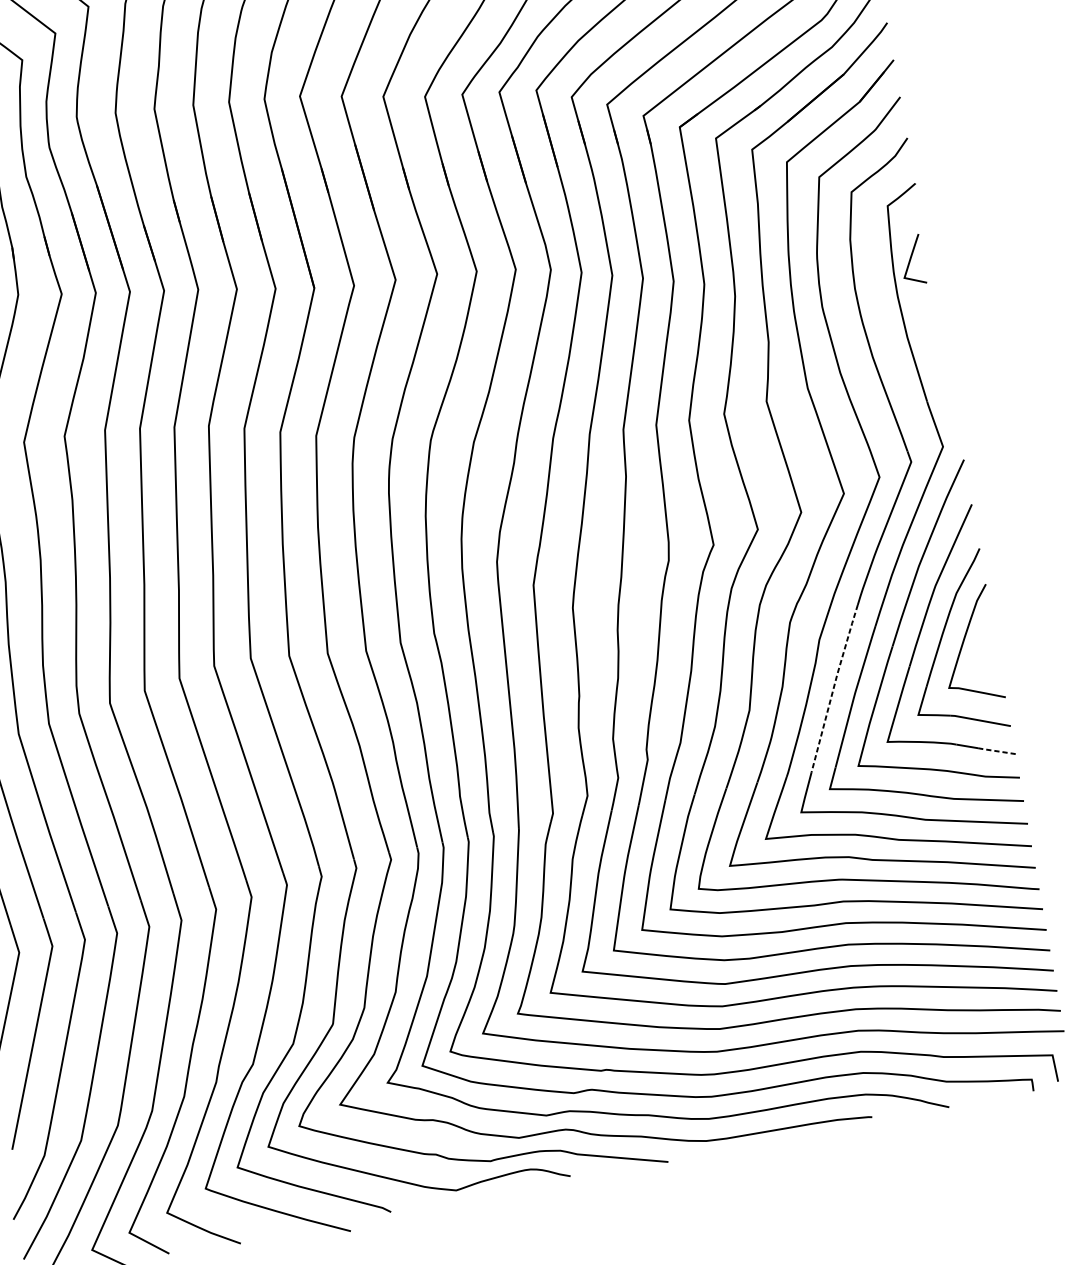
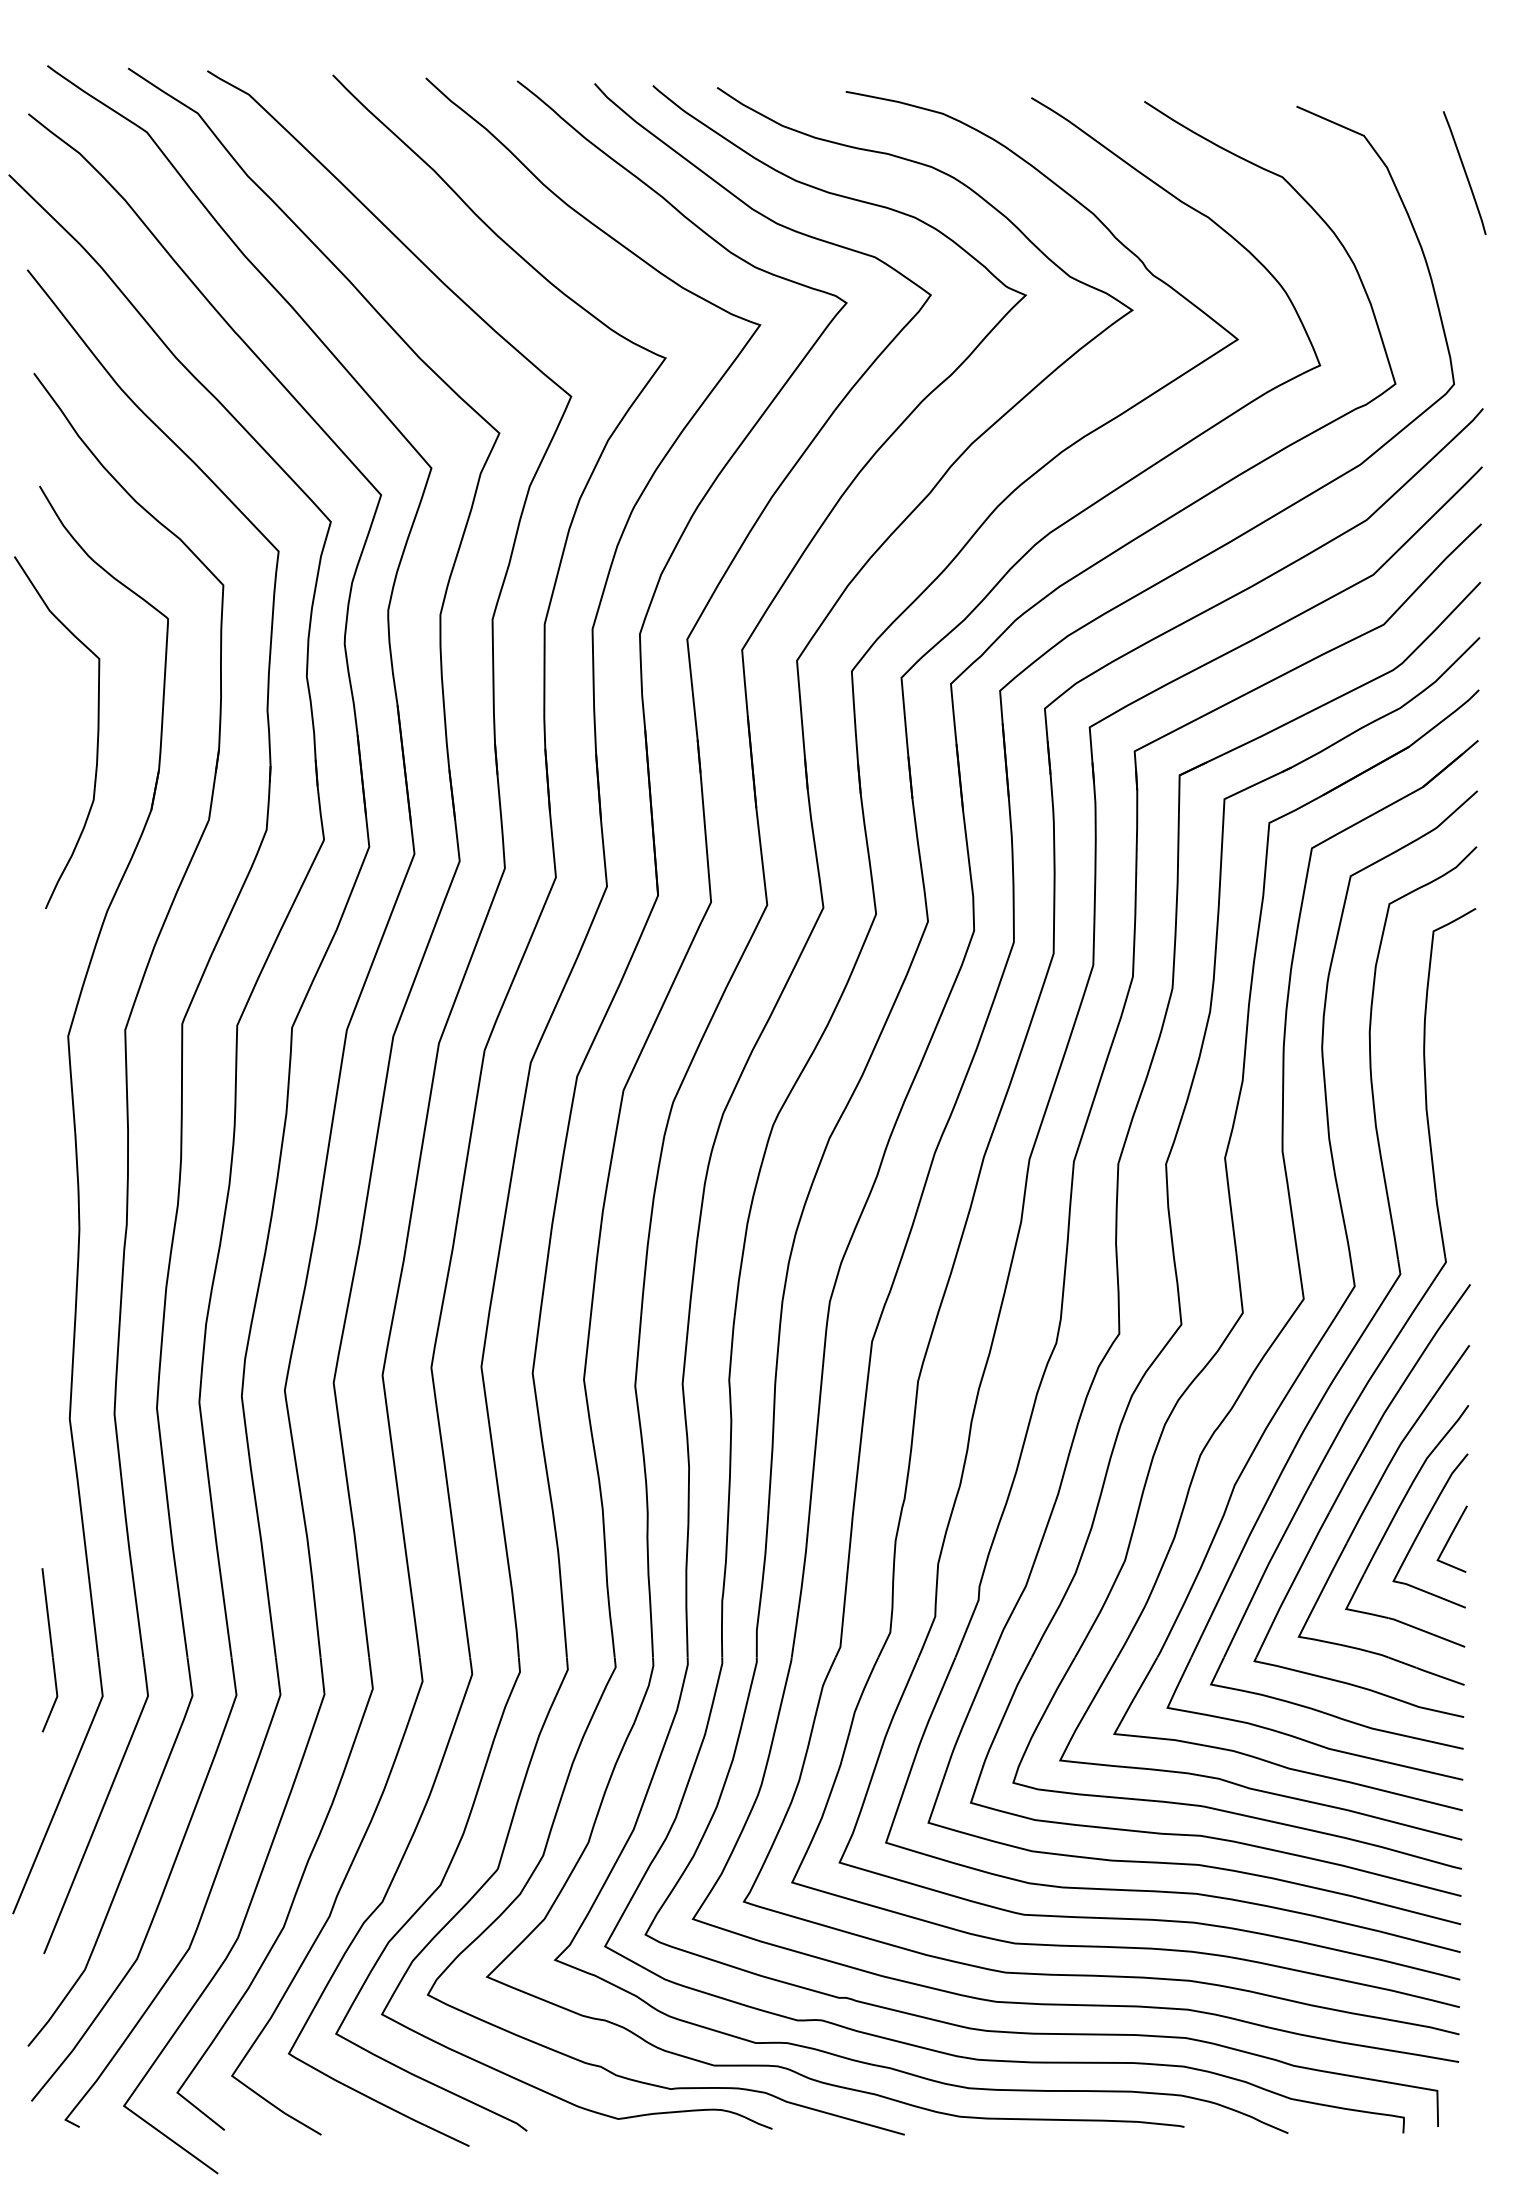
line: (910, 260) -> (1450, 1538), moved
line: (834, 687) -> (1242, 1551), dashed -> solid
line: (996, 751) -> (1439, 1676), dashed -> solid

